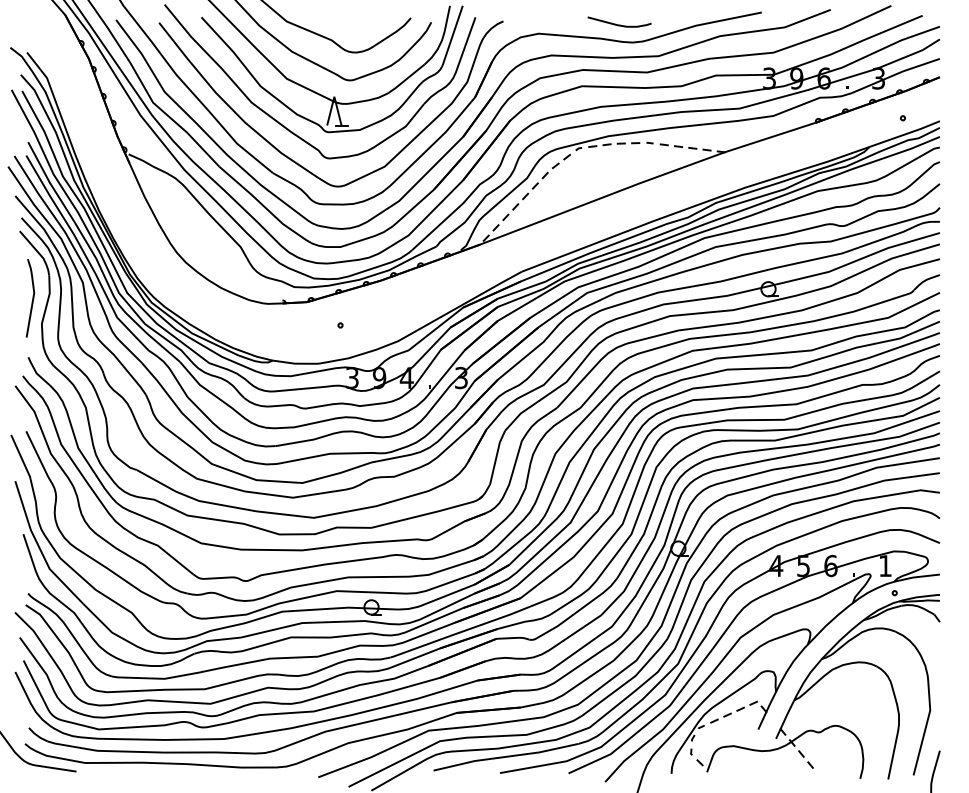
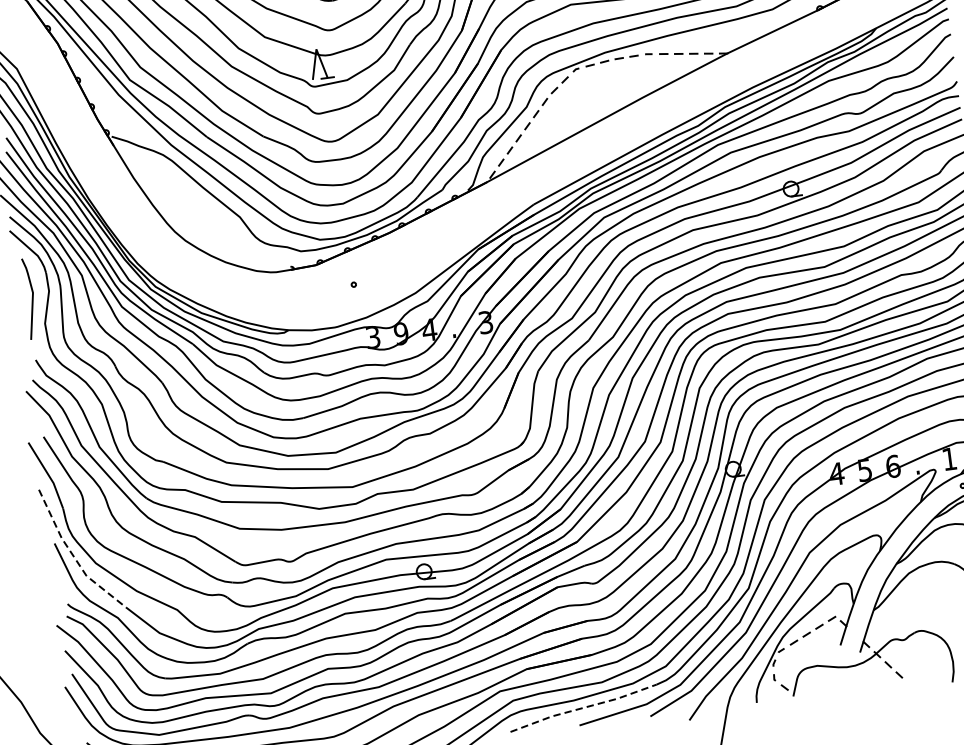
line: (39, 548) -> (73, 556), solid -> dashed
line: (506, 756) -> (583, 707), solid -> dashed

